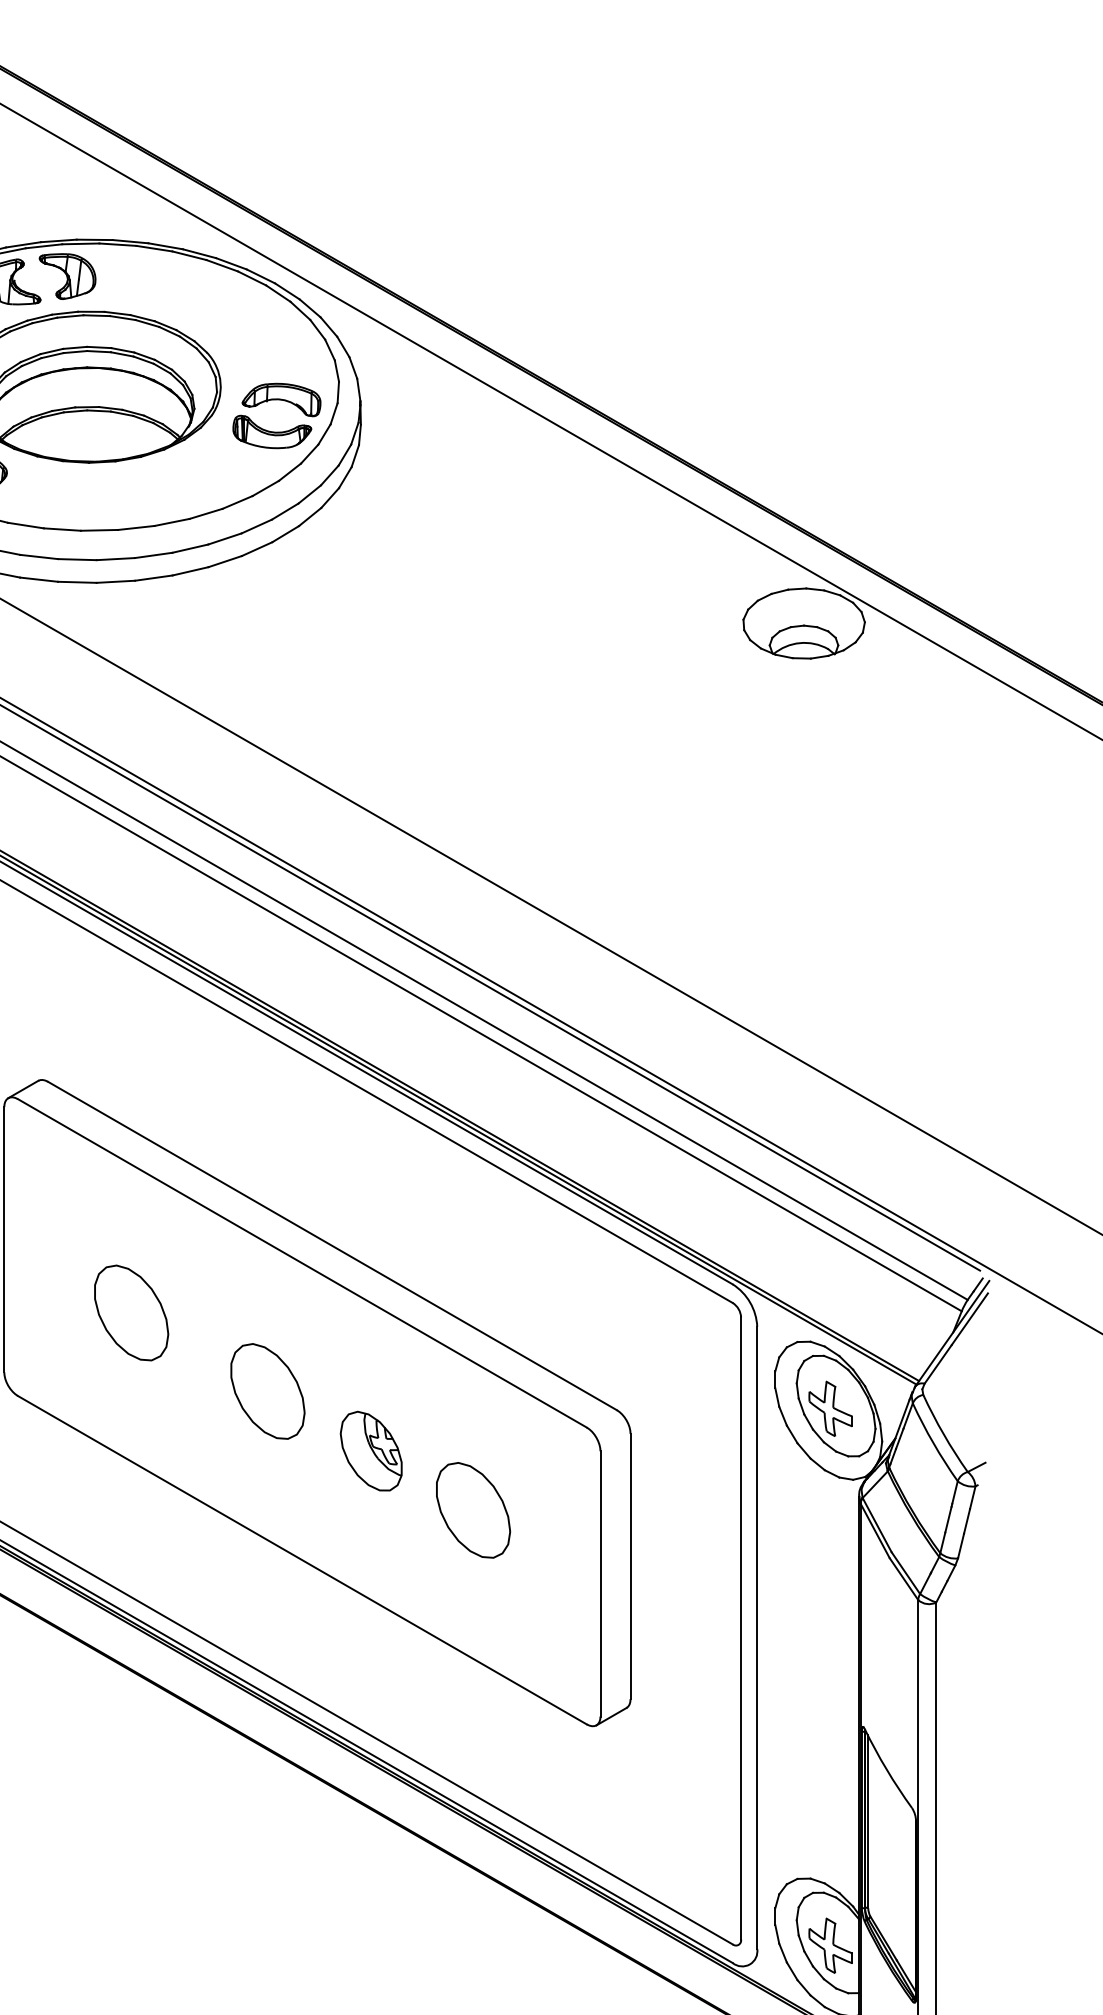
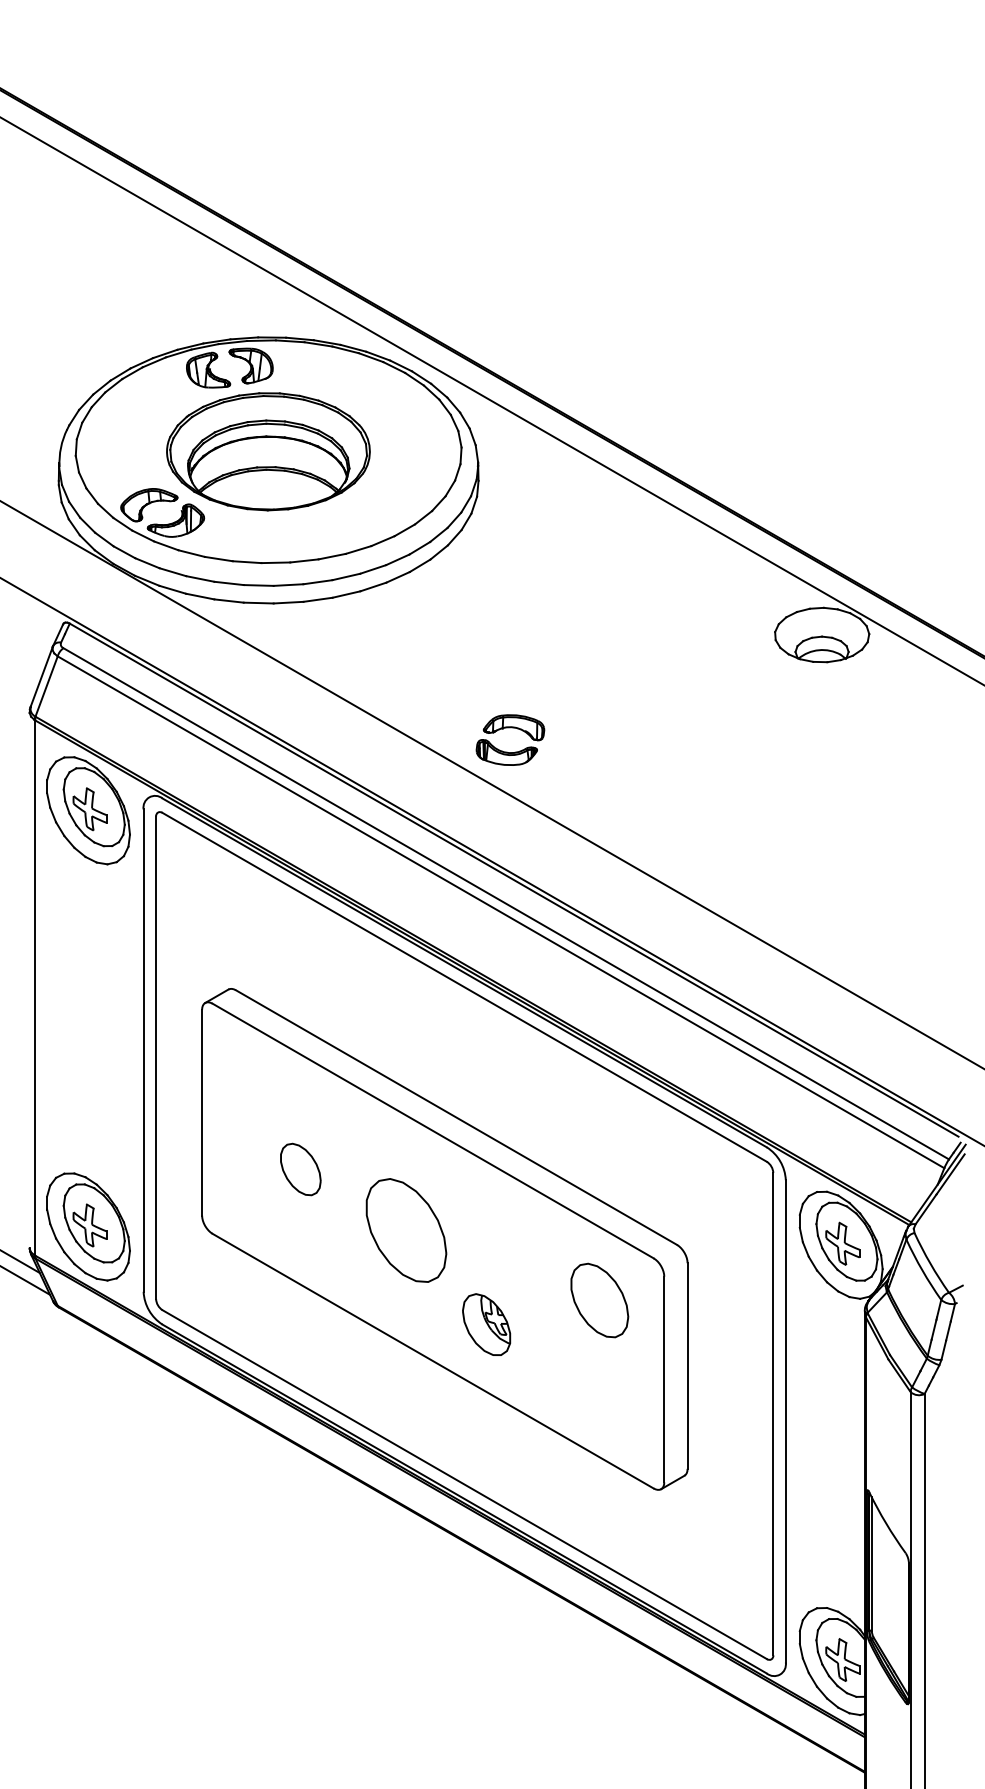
part: (276, 401) -> (510, 728), moved
part: (131, 1312) -> (300, 1169), size x0.7
part: (267, 1390) -> (406, 1229), size x1.4
part: (371, 1450) -> (486, 1324), moved
part: (473, 1510) -> (599, 1300), moved

